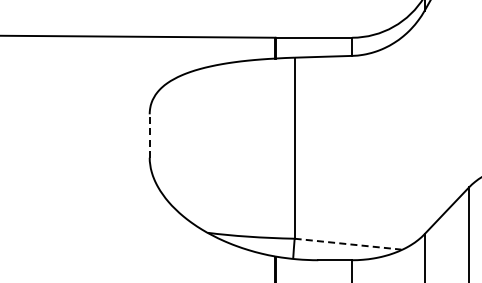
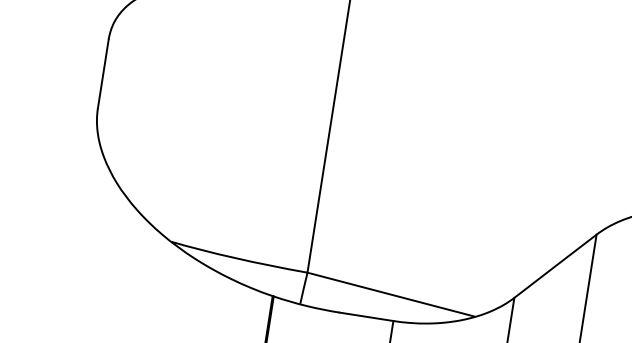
line: (149, 136) -> (102, 74), dashed -> solid
line: (348, 244) -> (391, 295), dashed -> solid

